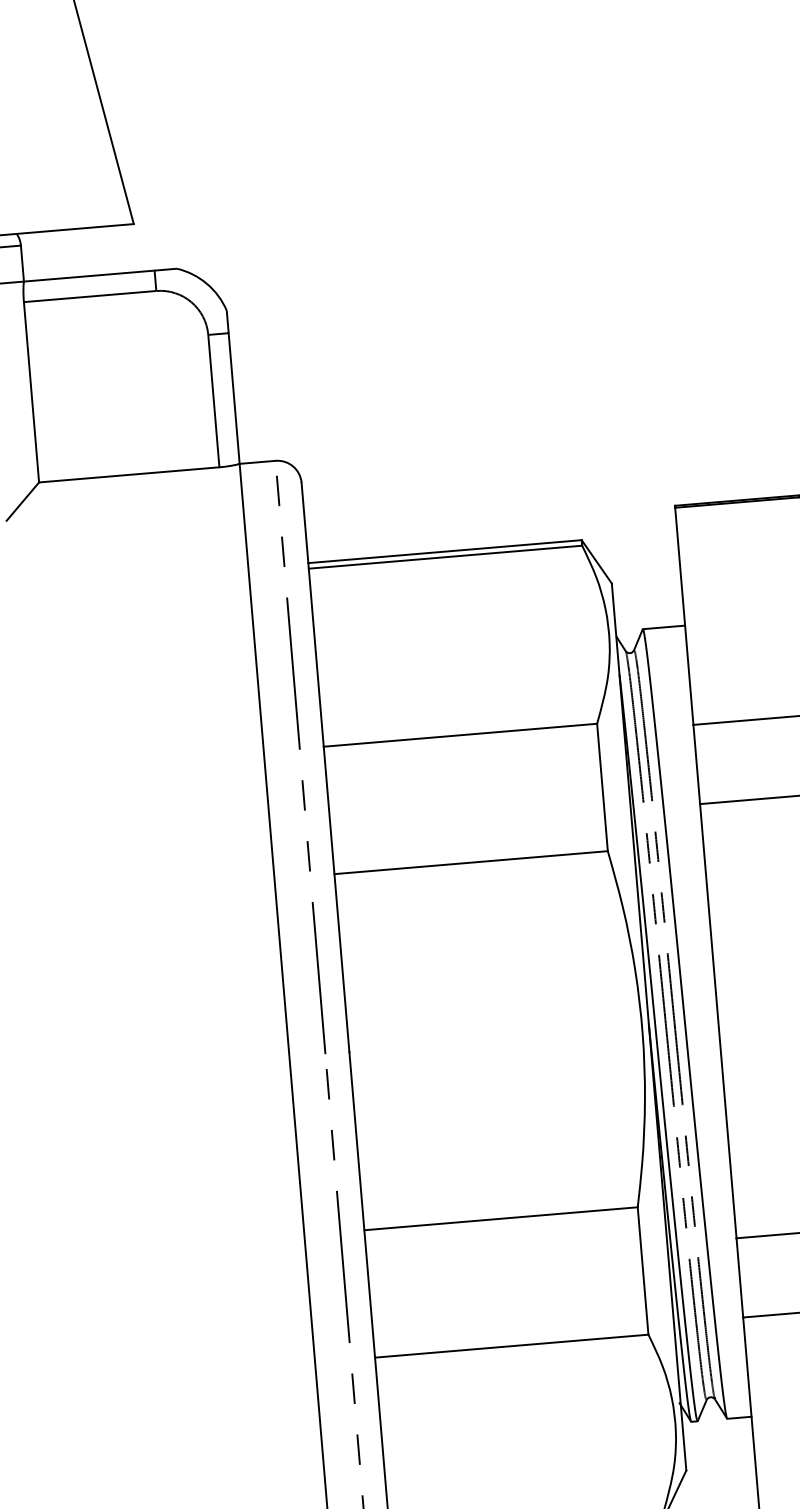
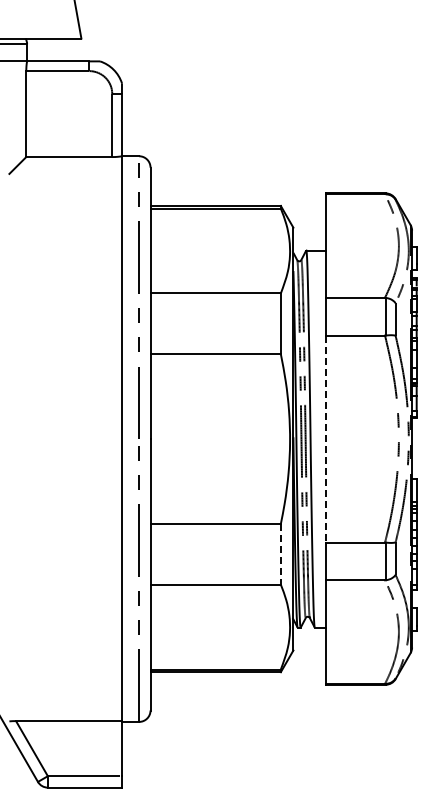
line: (718, 1022) -> (326, 439), solid -> dashed
line: (642, 1271) -> (280, 554), solid -> dashed

